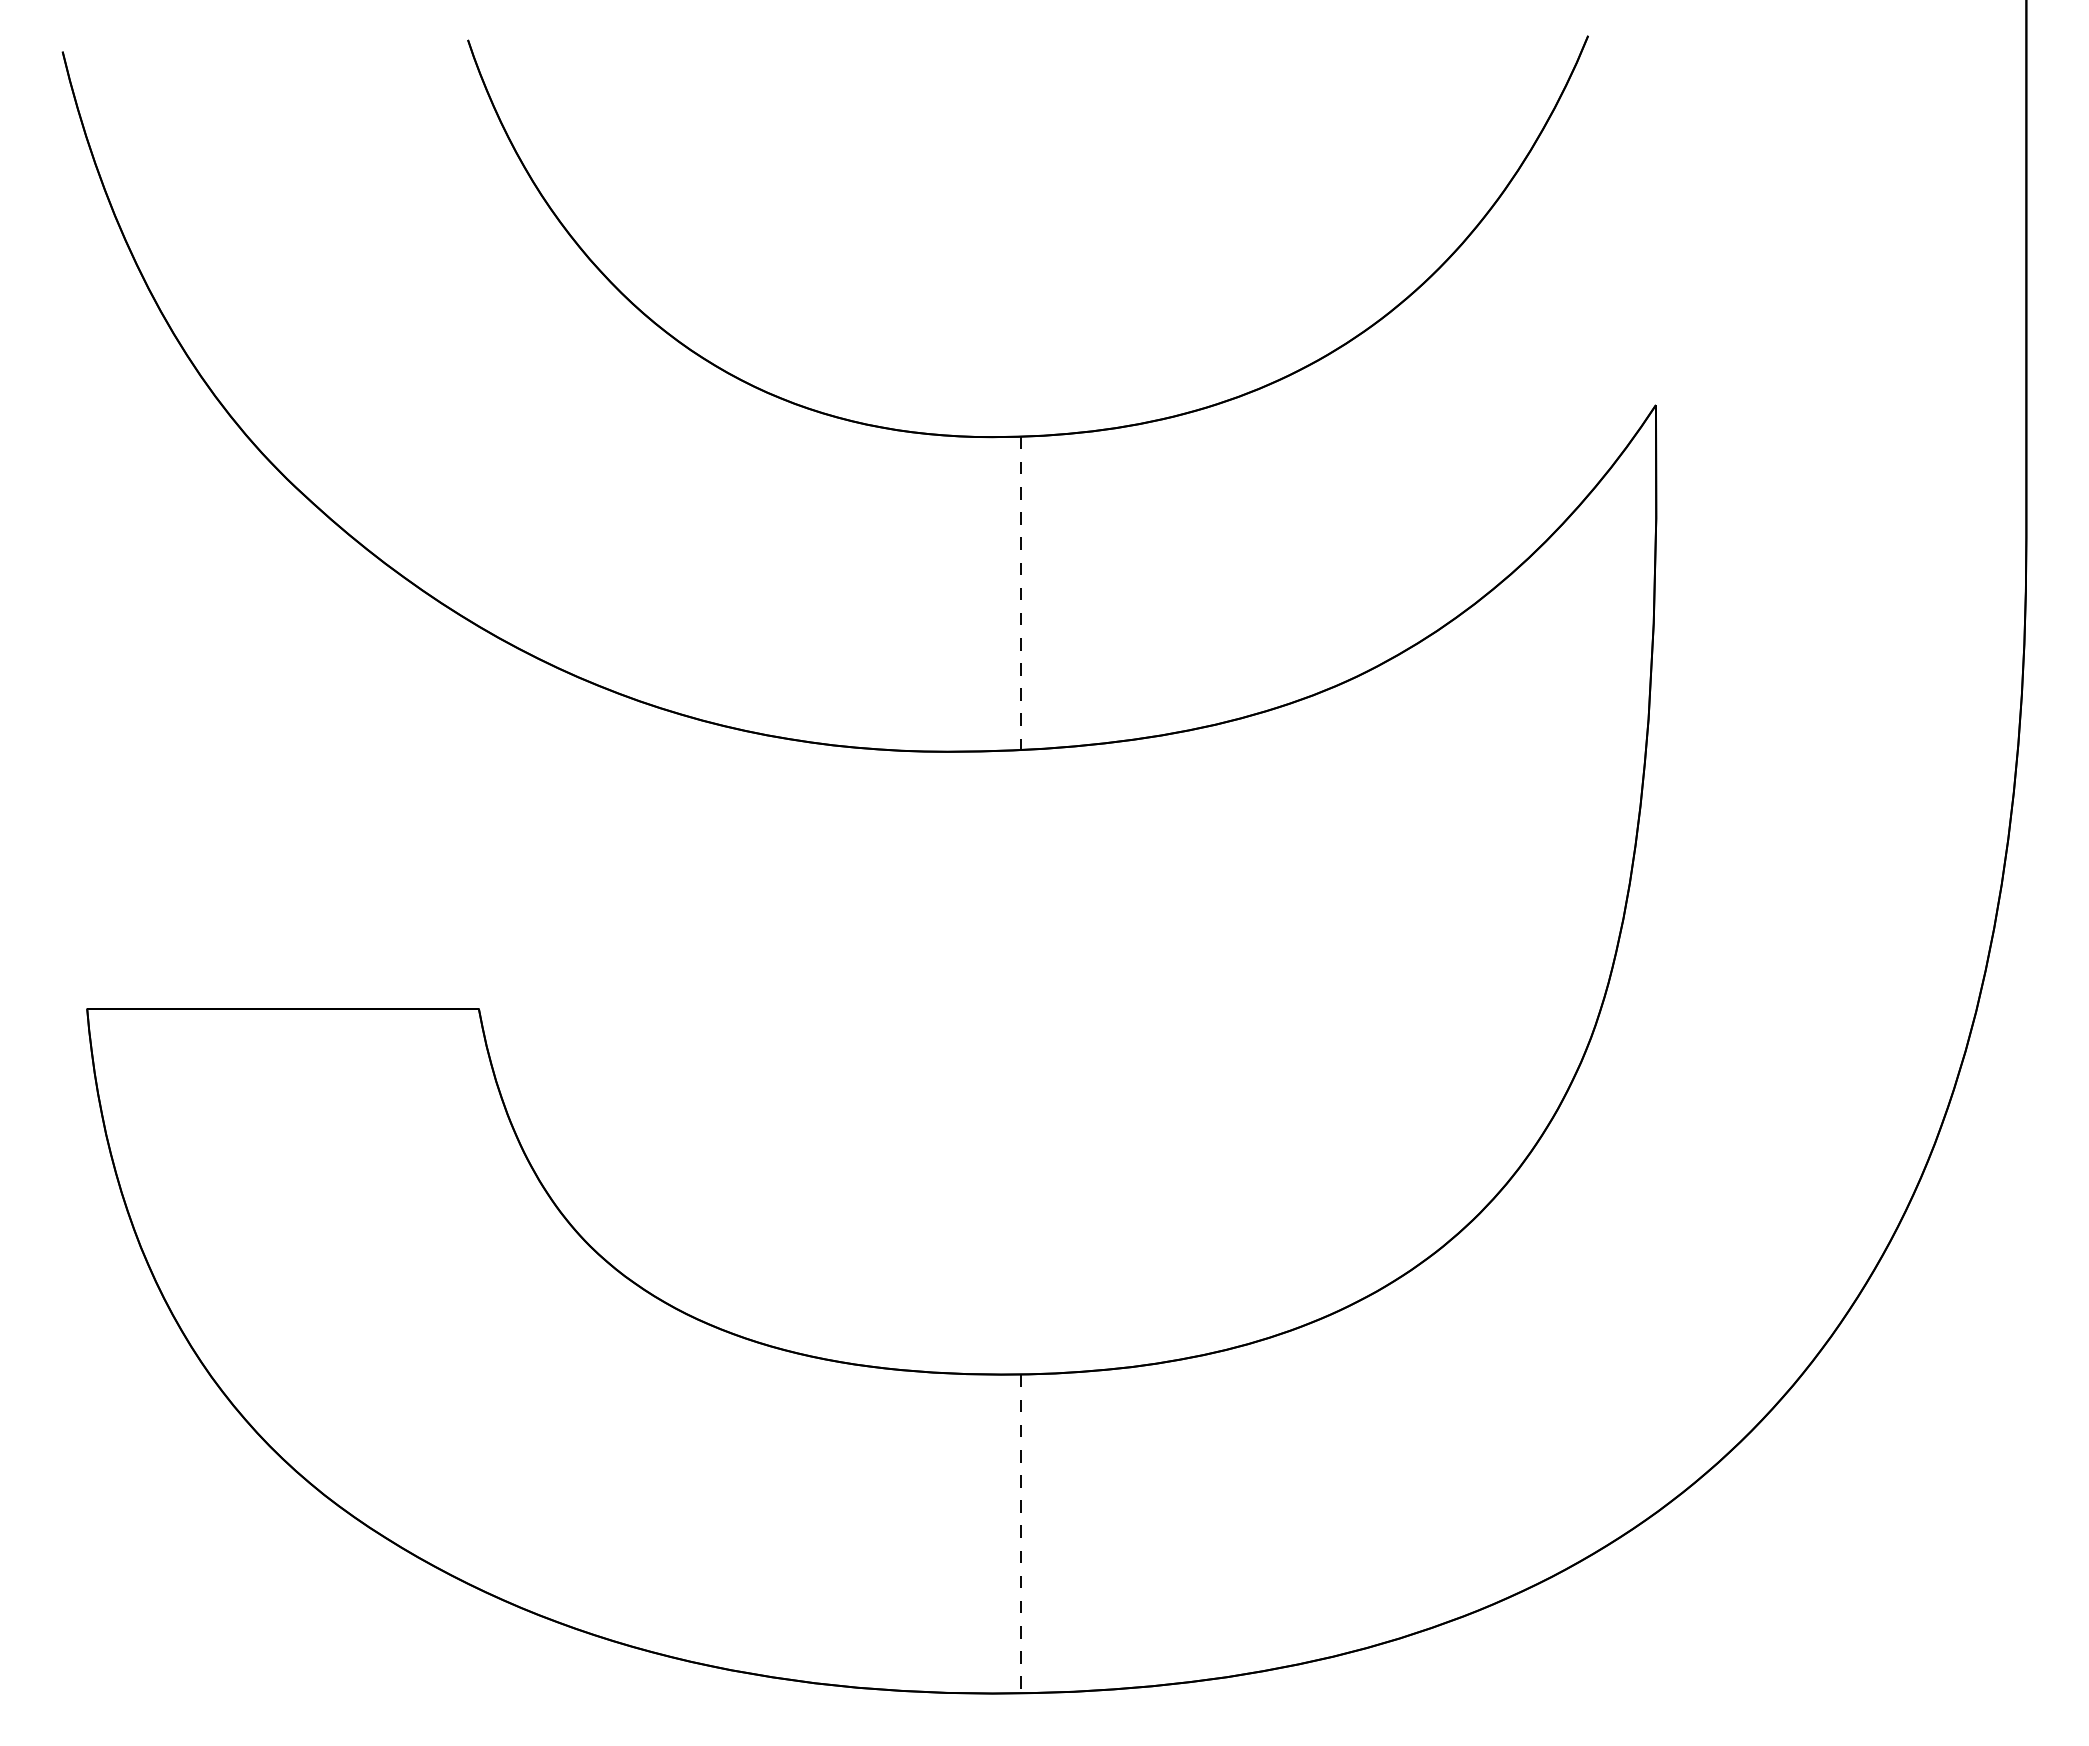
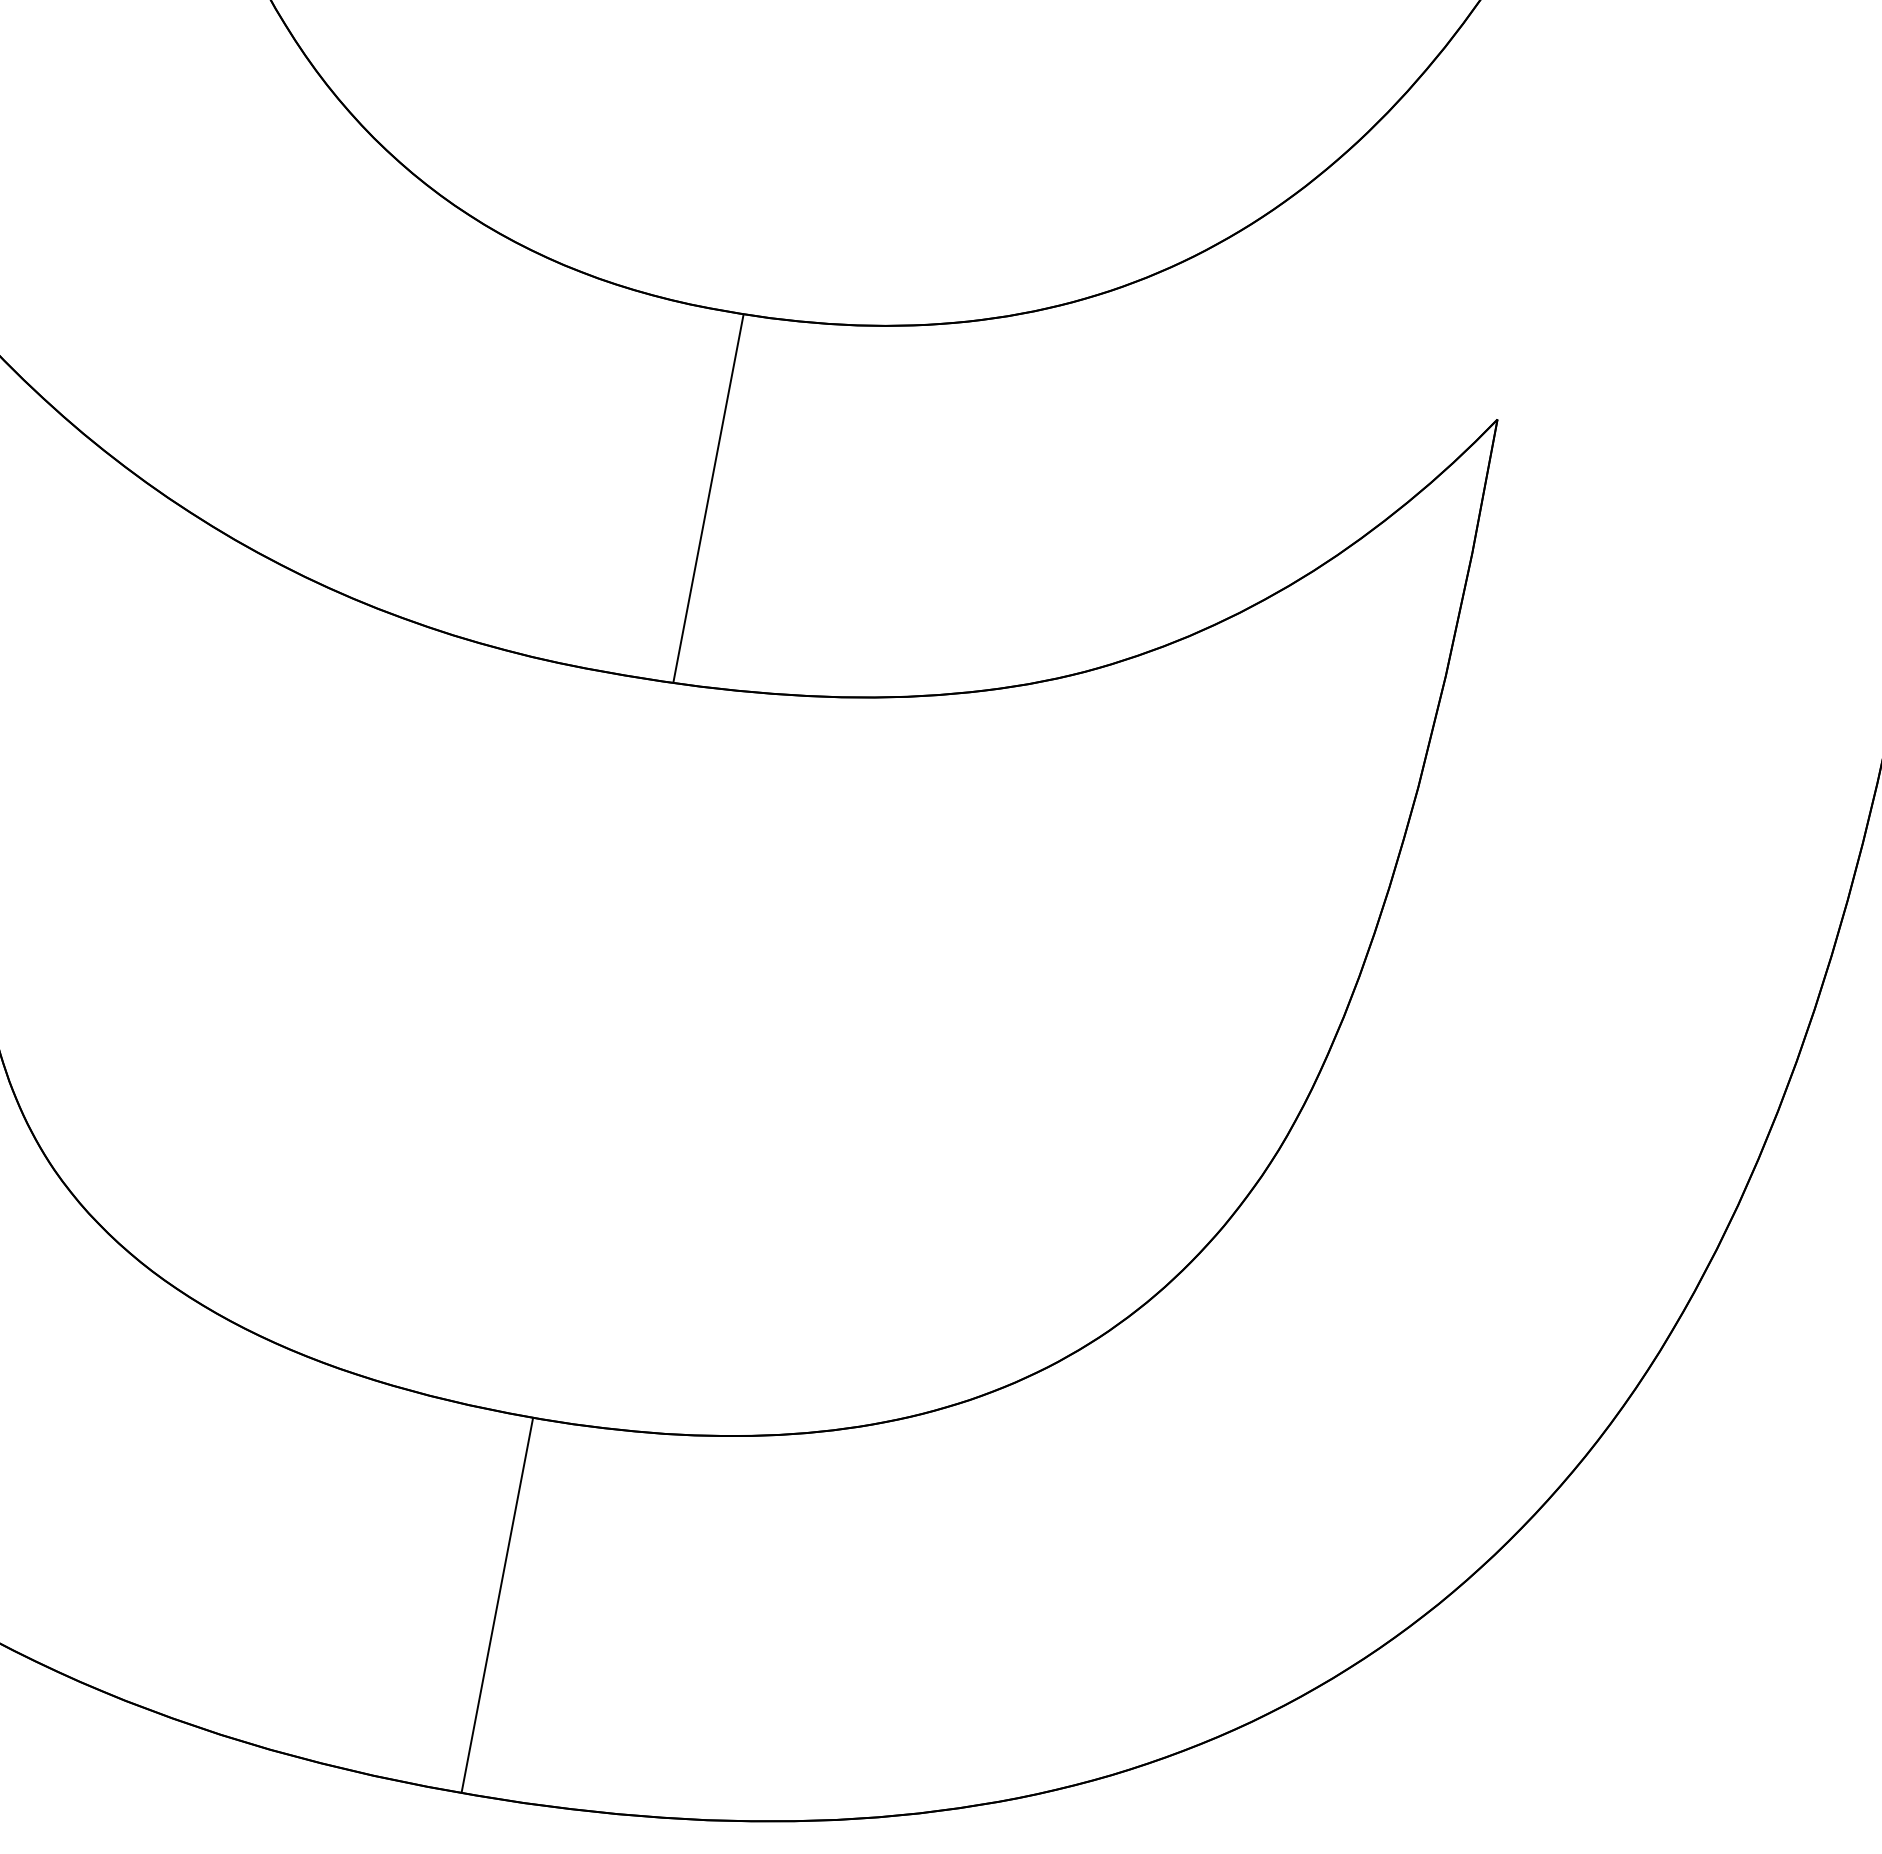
line: (1021, 593) -> (708, 498), dashed -> solid
line: (1021, 1534) -> (497, 1606), dashed -> solid

